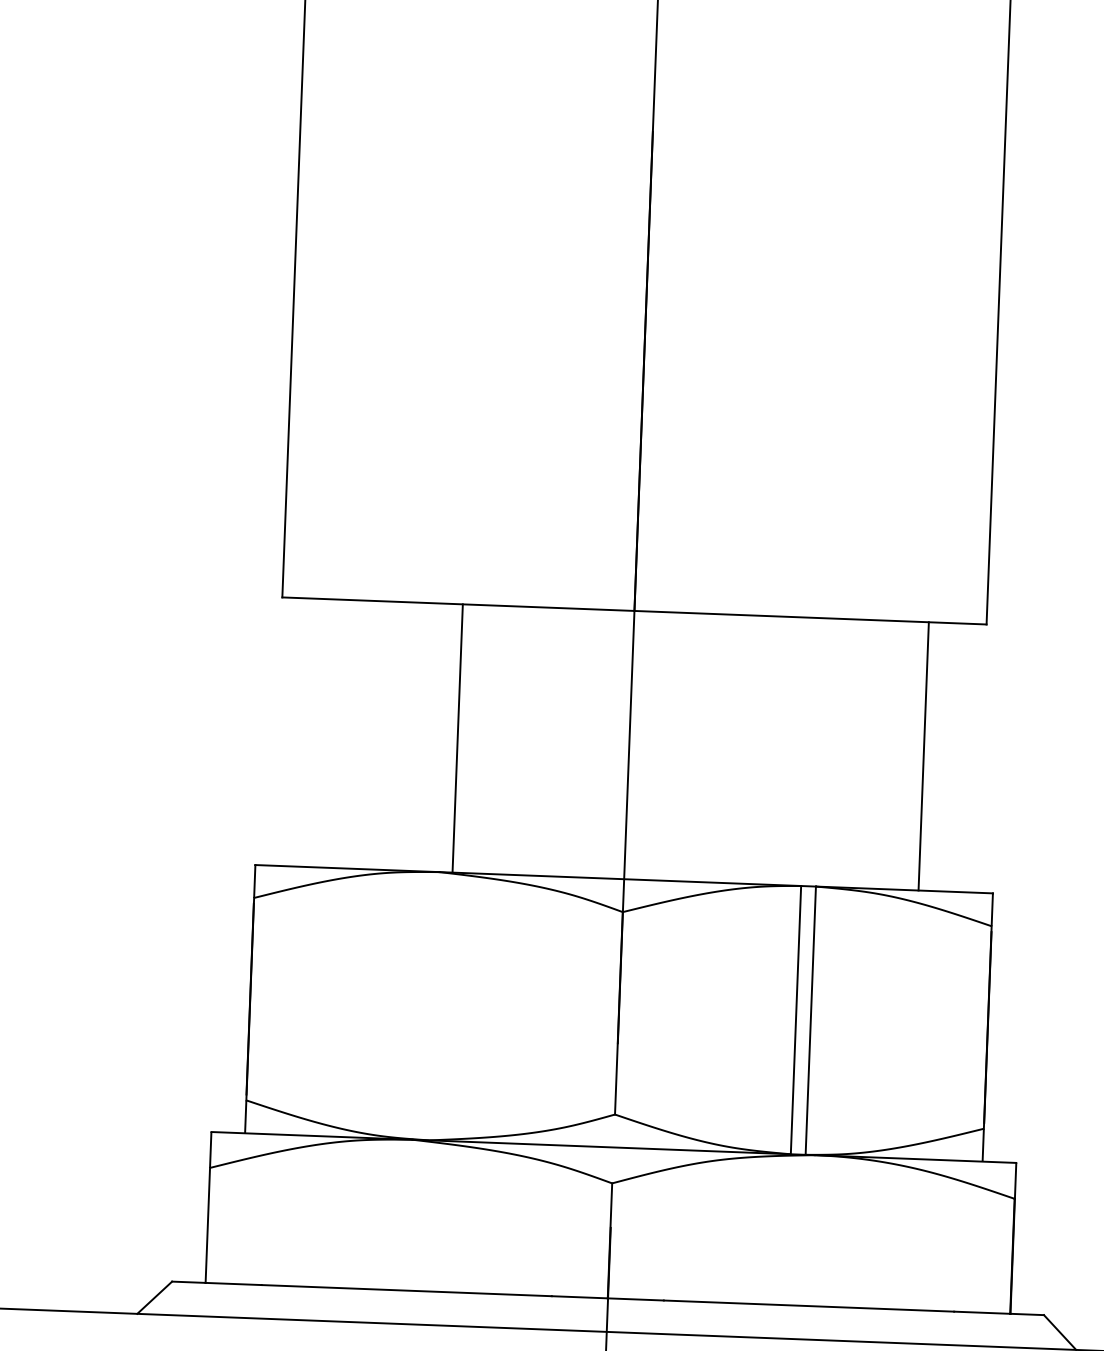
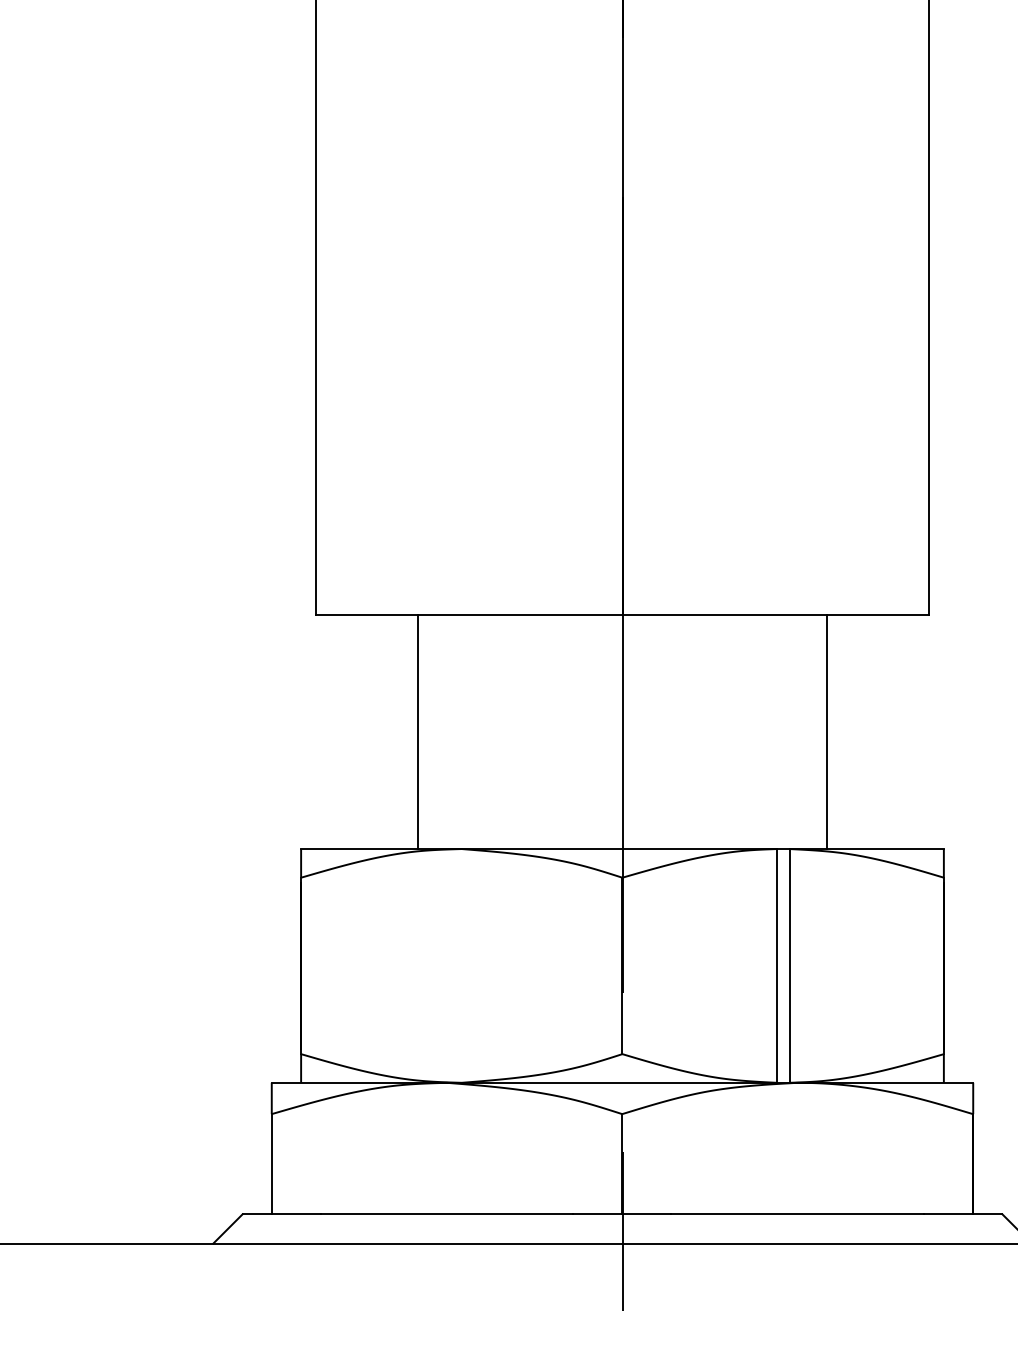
line: (457, 738) -> (417, 732), moved
line: (924, 756) -> (827, 732), moved

